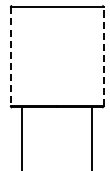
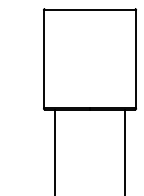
line: (103, 55) -> (136, 58), dashed -> solid
line: (10, 56) -> (43, 59), dashed -> solid

